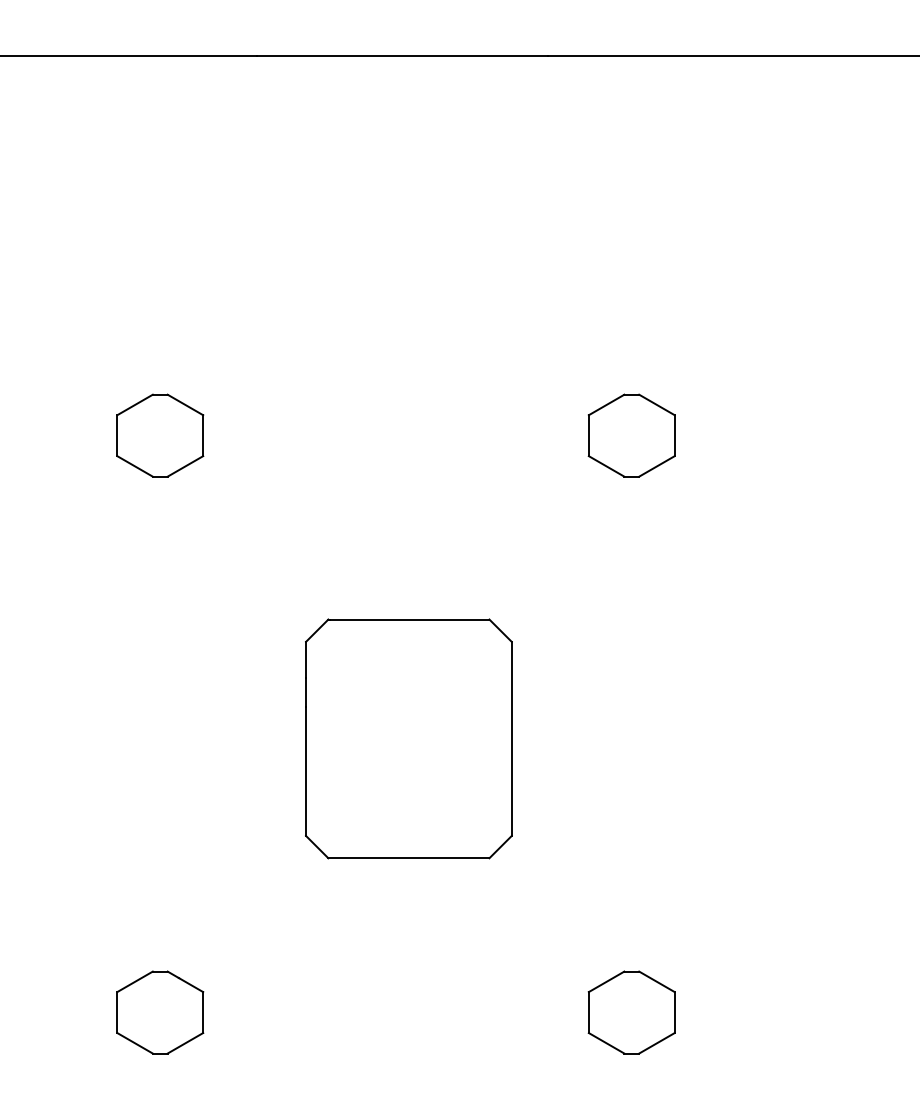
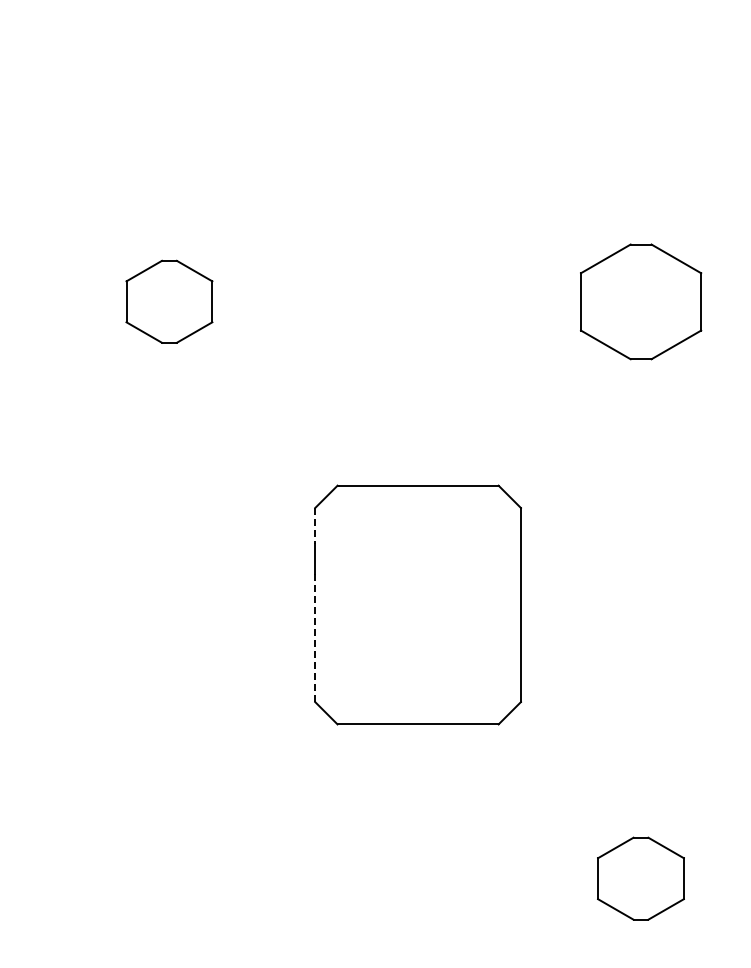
part: (631, 435) -> (640, 301), size x1.4
line: (306, 659) -> (315, 525), solid -> dashed
line: (306, 772) -> (315, 638), solid -> dashed
part: (160, 1012) -> (169, 878), removed

